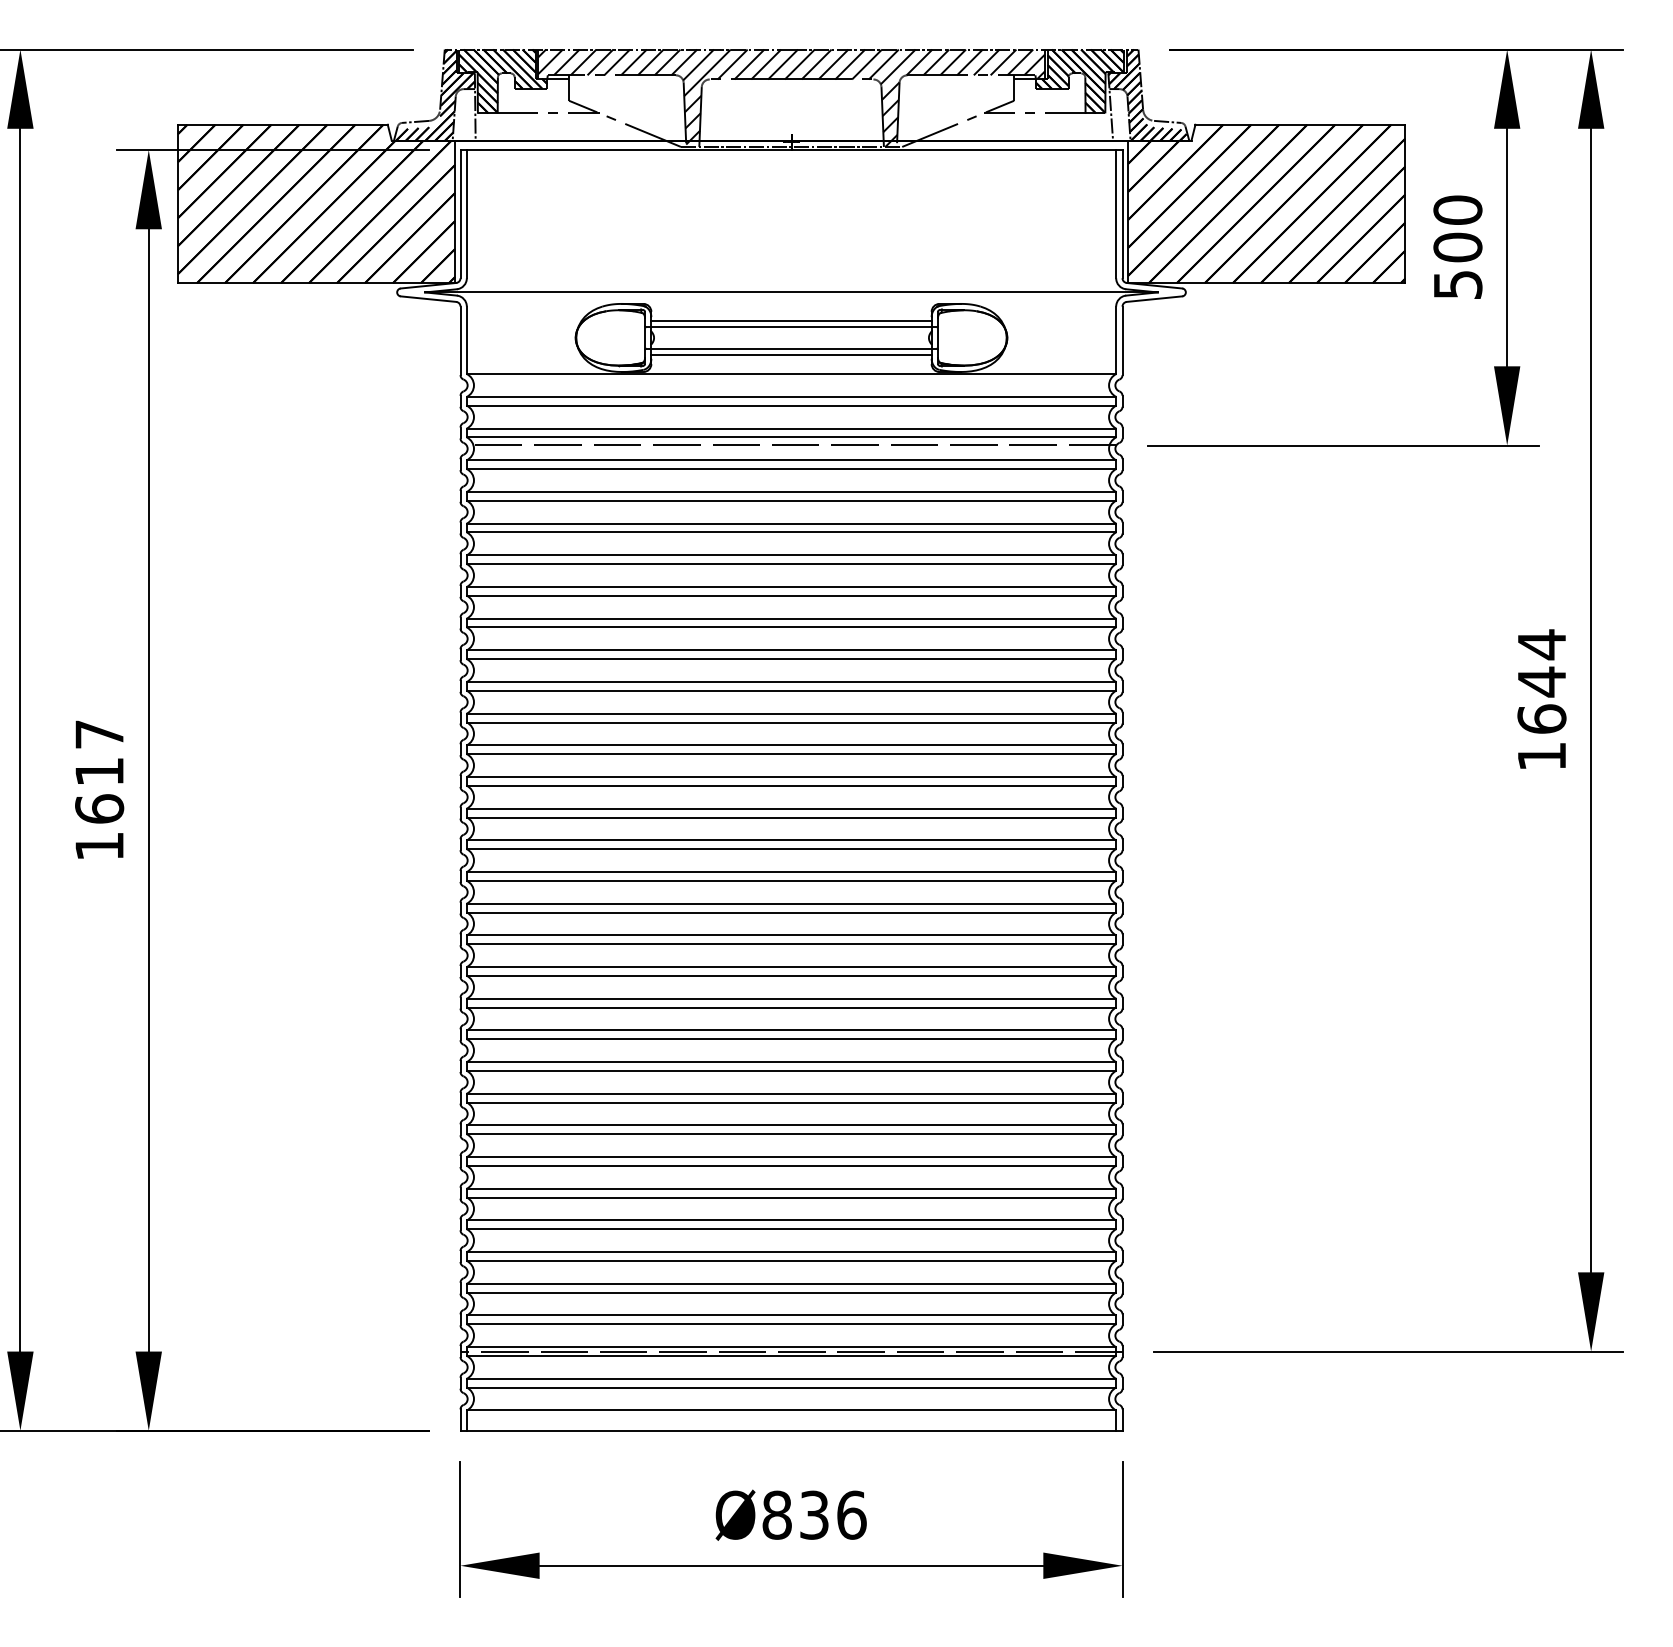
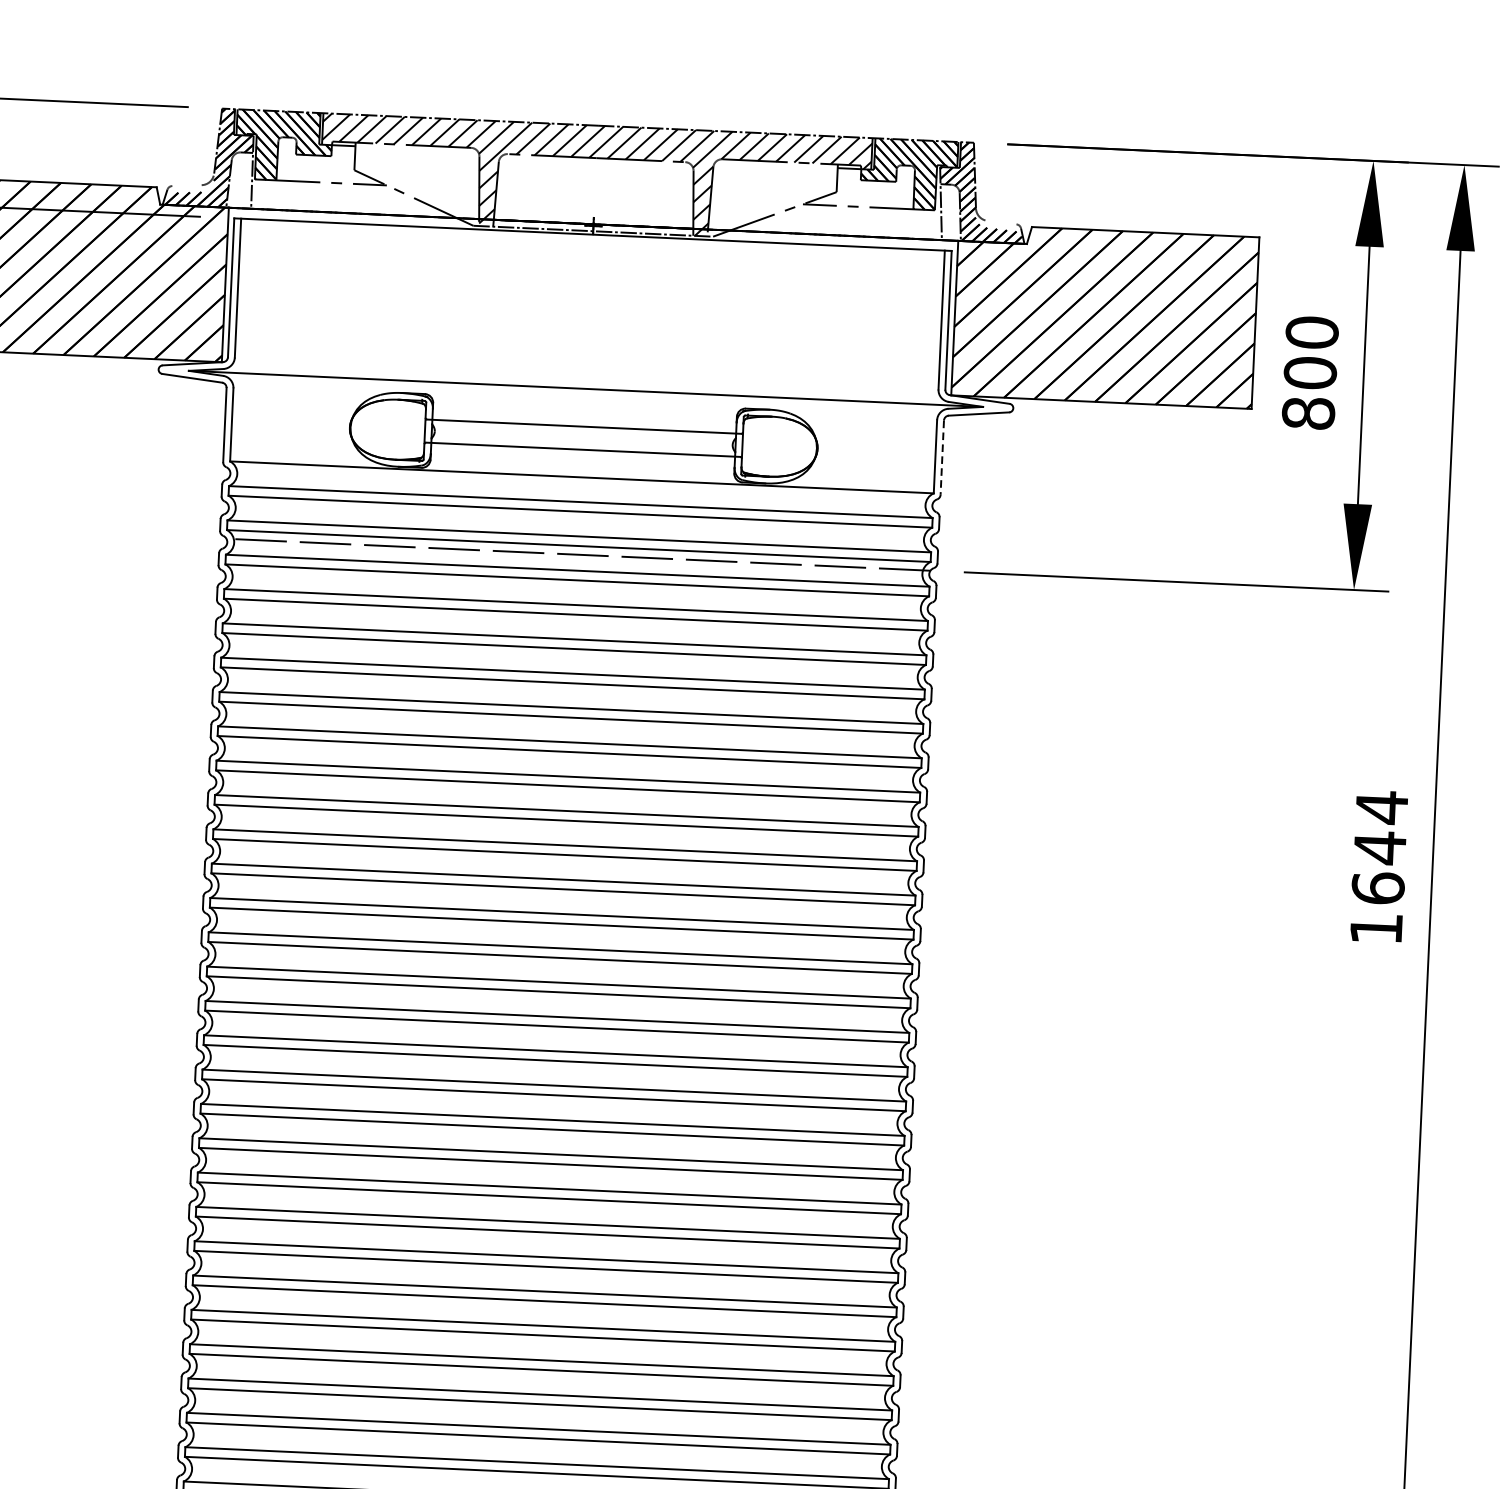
line: (415, 121) -> (186, 185), removed
line: (1167, 121) -> (1001, 222), removed
text: (1457, 284) -> (1308, 413), 500 -> 800
line: (791, 320) -> (584, 419), removed
line: (1122, 341) -> (942, 458), solid -> dashed
line: (791, 354) -> (582, 456), removed

